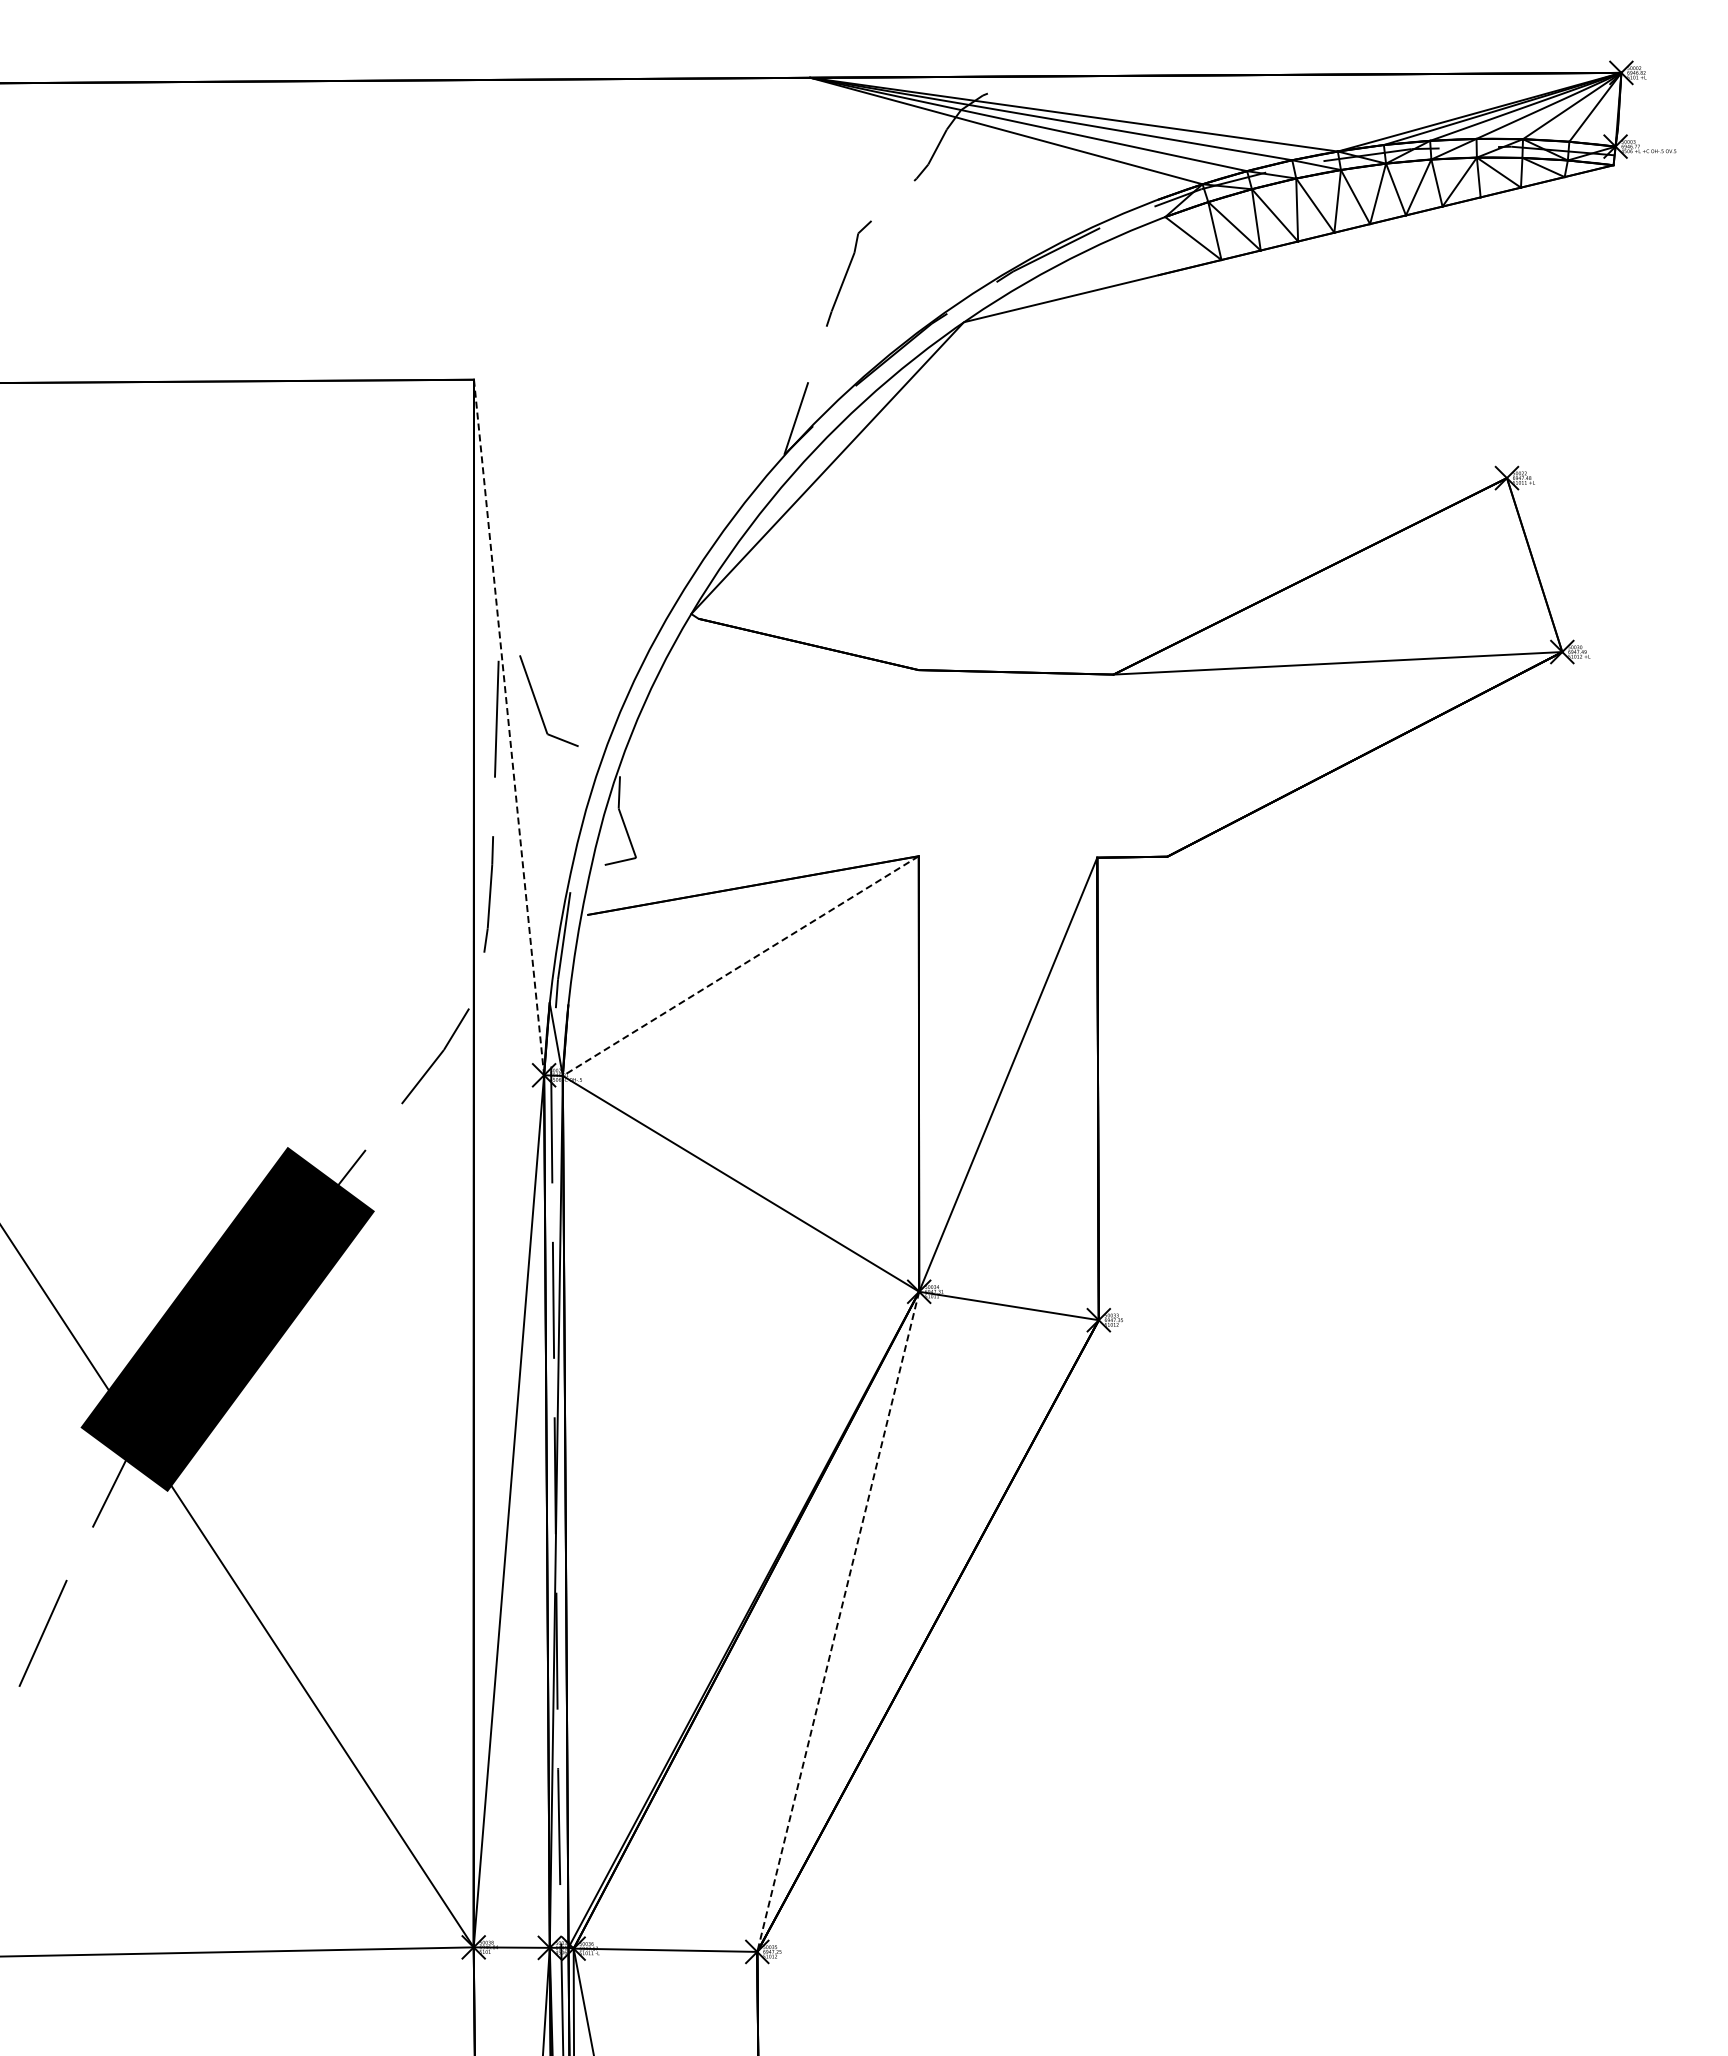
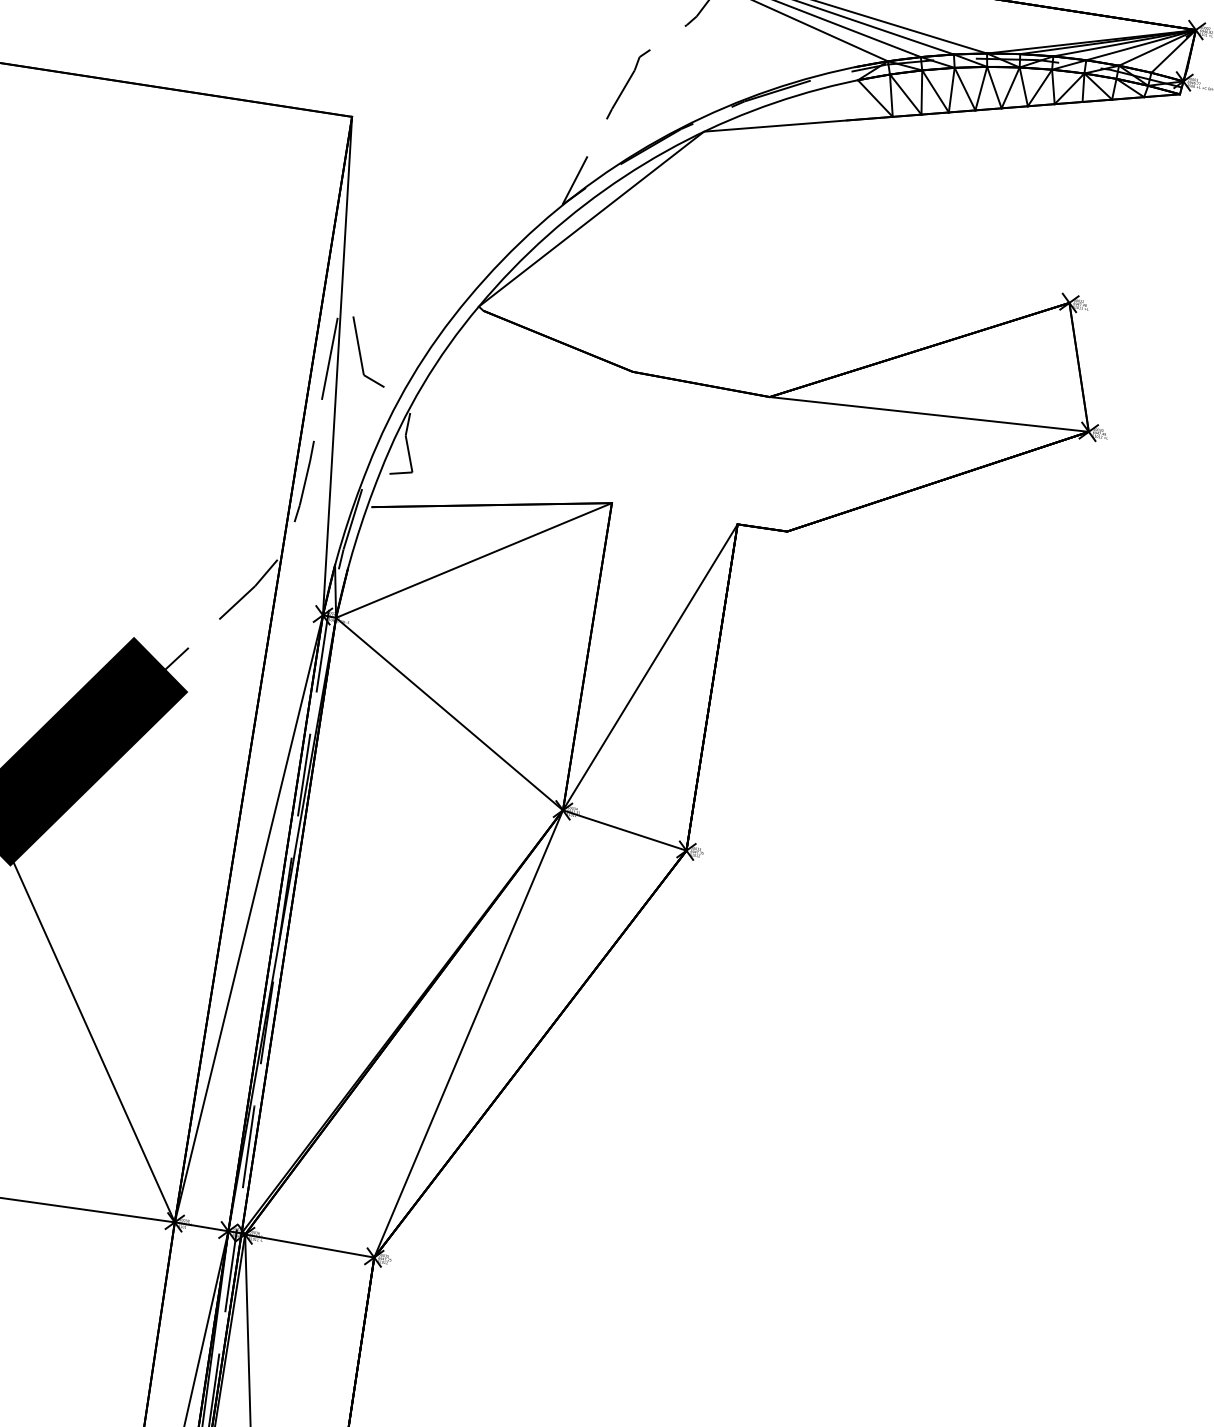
line: (509, 727) -> (337, 366), dashed -> solid
line: (740, 966) -> (473, 560), dashed -> solid
line: (838, 1621) -> (468, 1033), dashed -> solid

